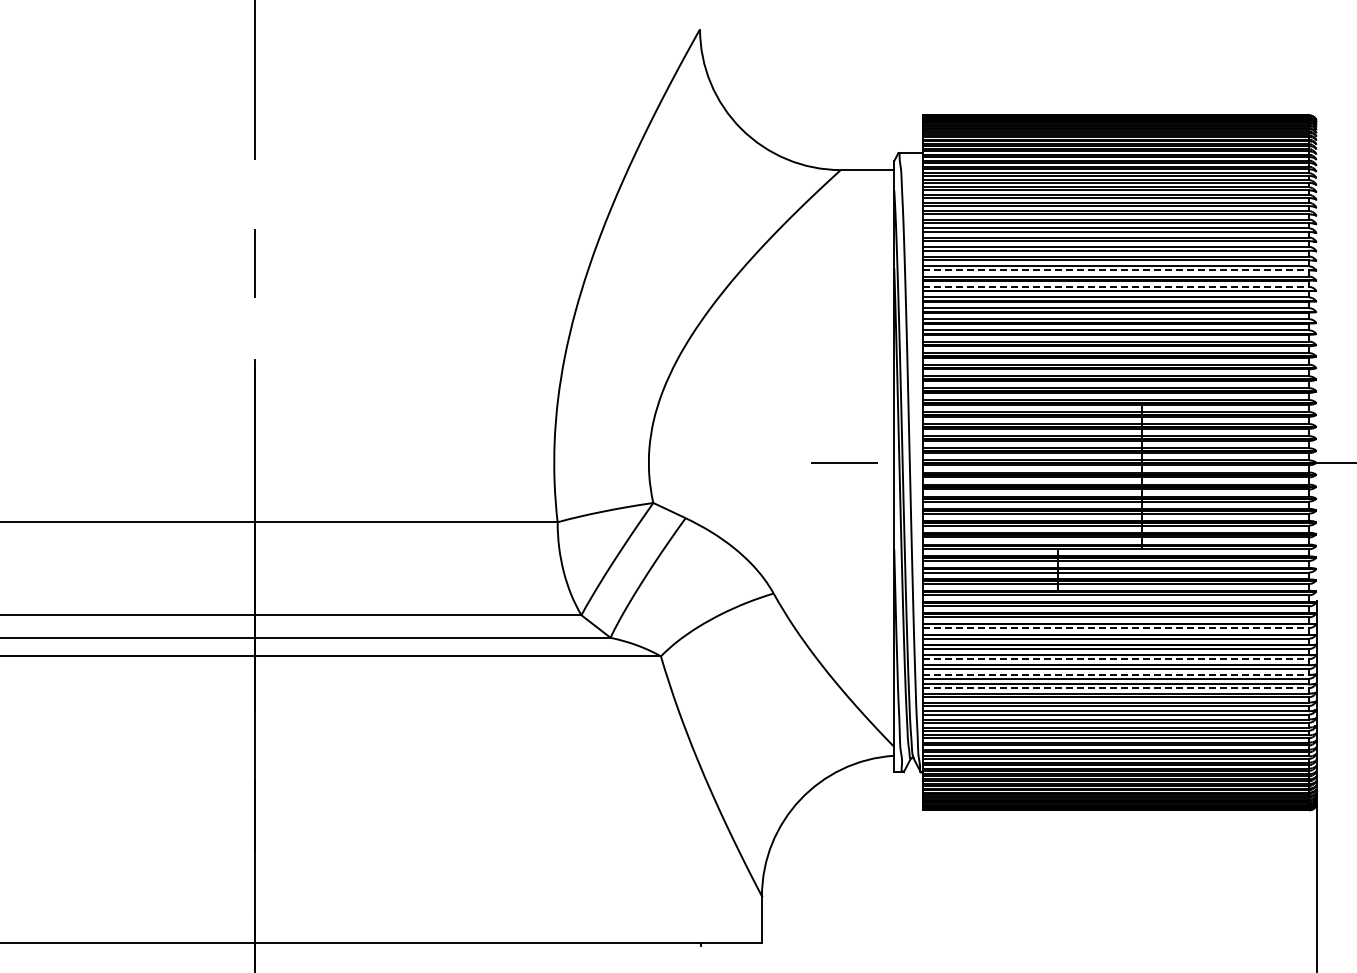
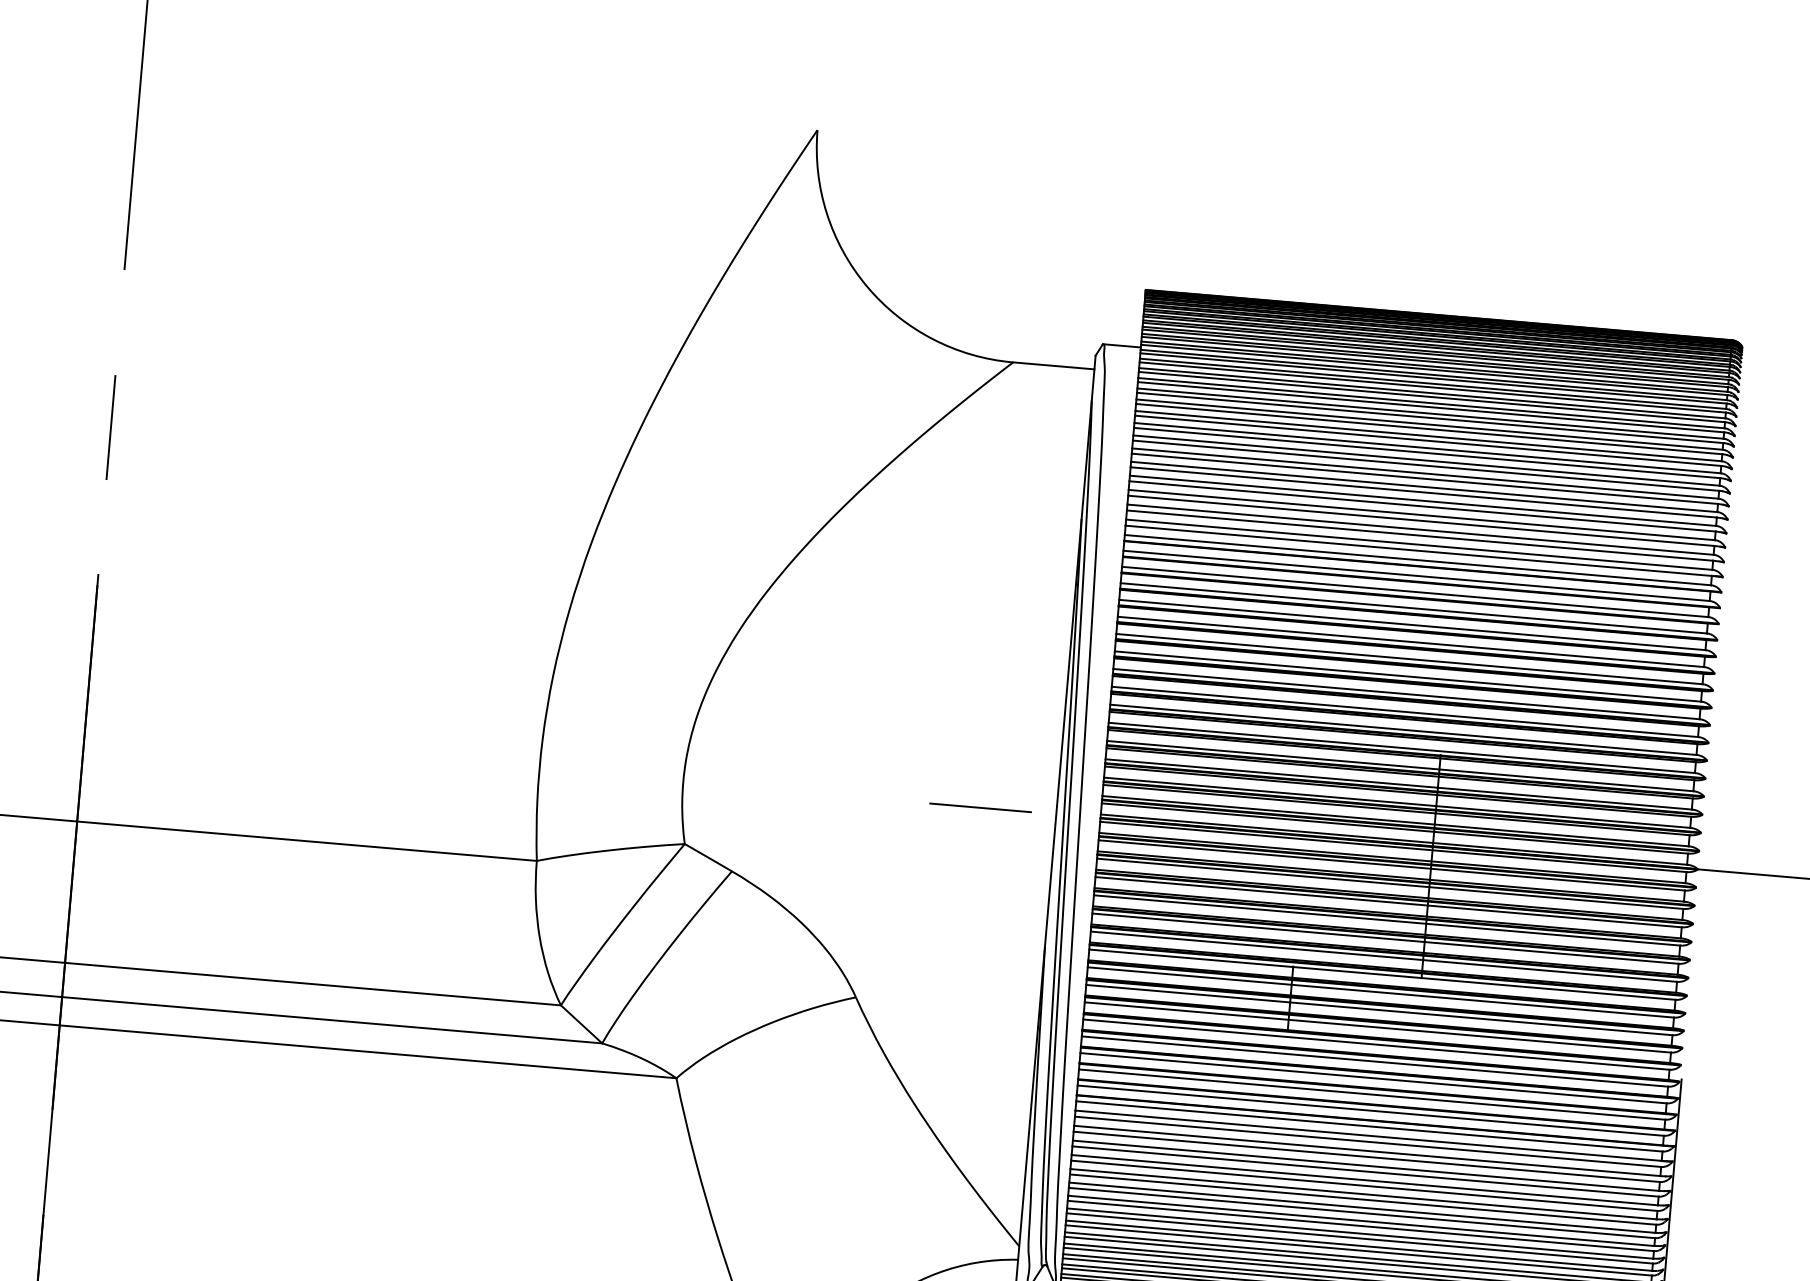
line: (1116, 270) -> (1419, 550), dashed -> solid
line: (1116, 286) -> (1417, 575), dashed -> solid
line: (1116, 628) -> (1372, 1095), dashed -> solid
line: (1116, 659) -> (1368, 1142), dashed -> solid
line: (1116, 674) -> (1366, 1165), dashed -> solid
line: (1116, 688) -> (1364, 1186), dashed -> solid

